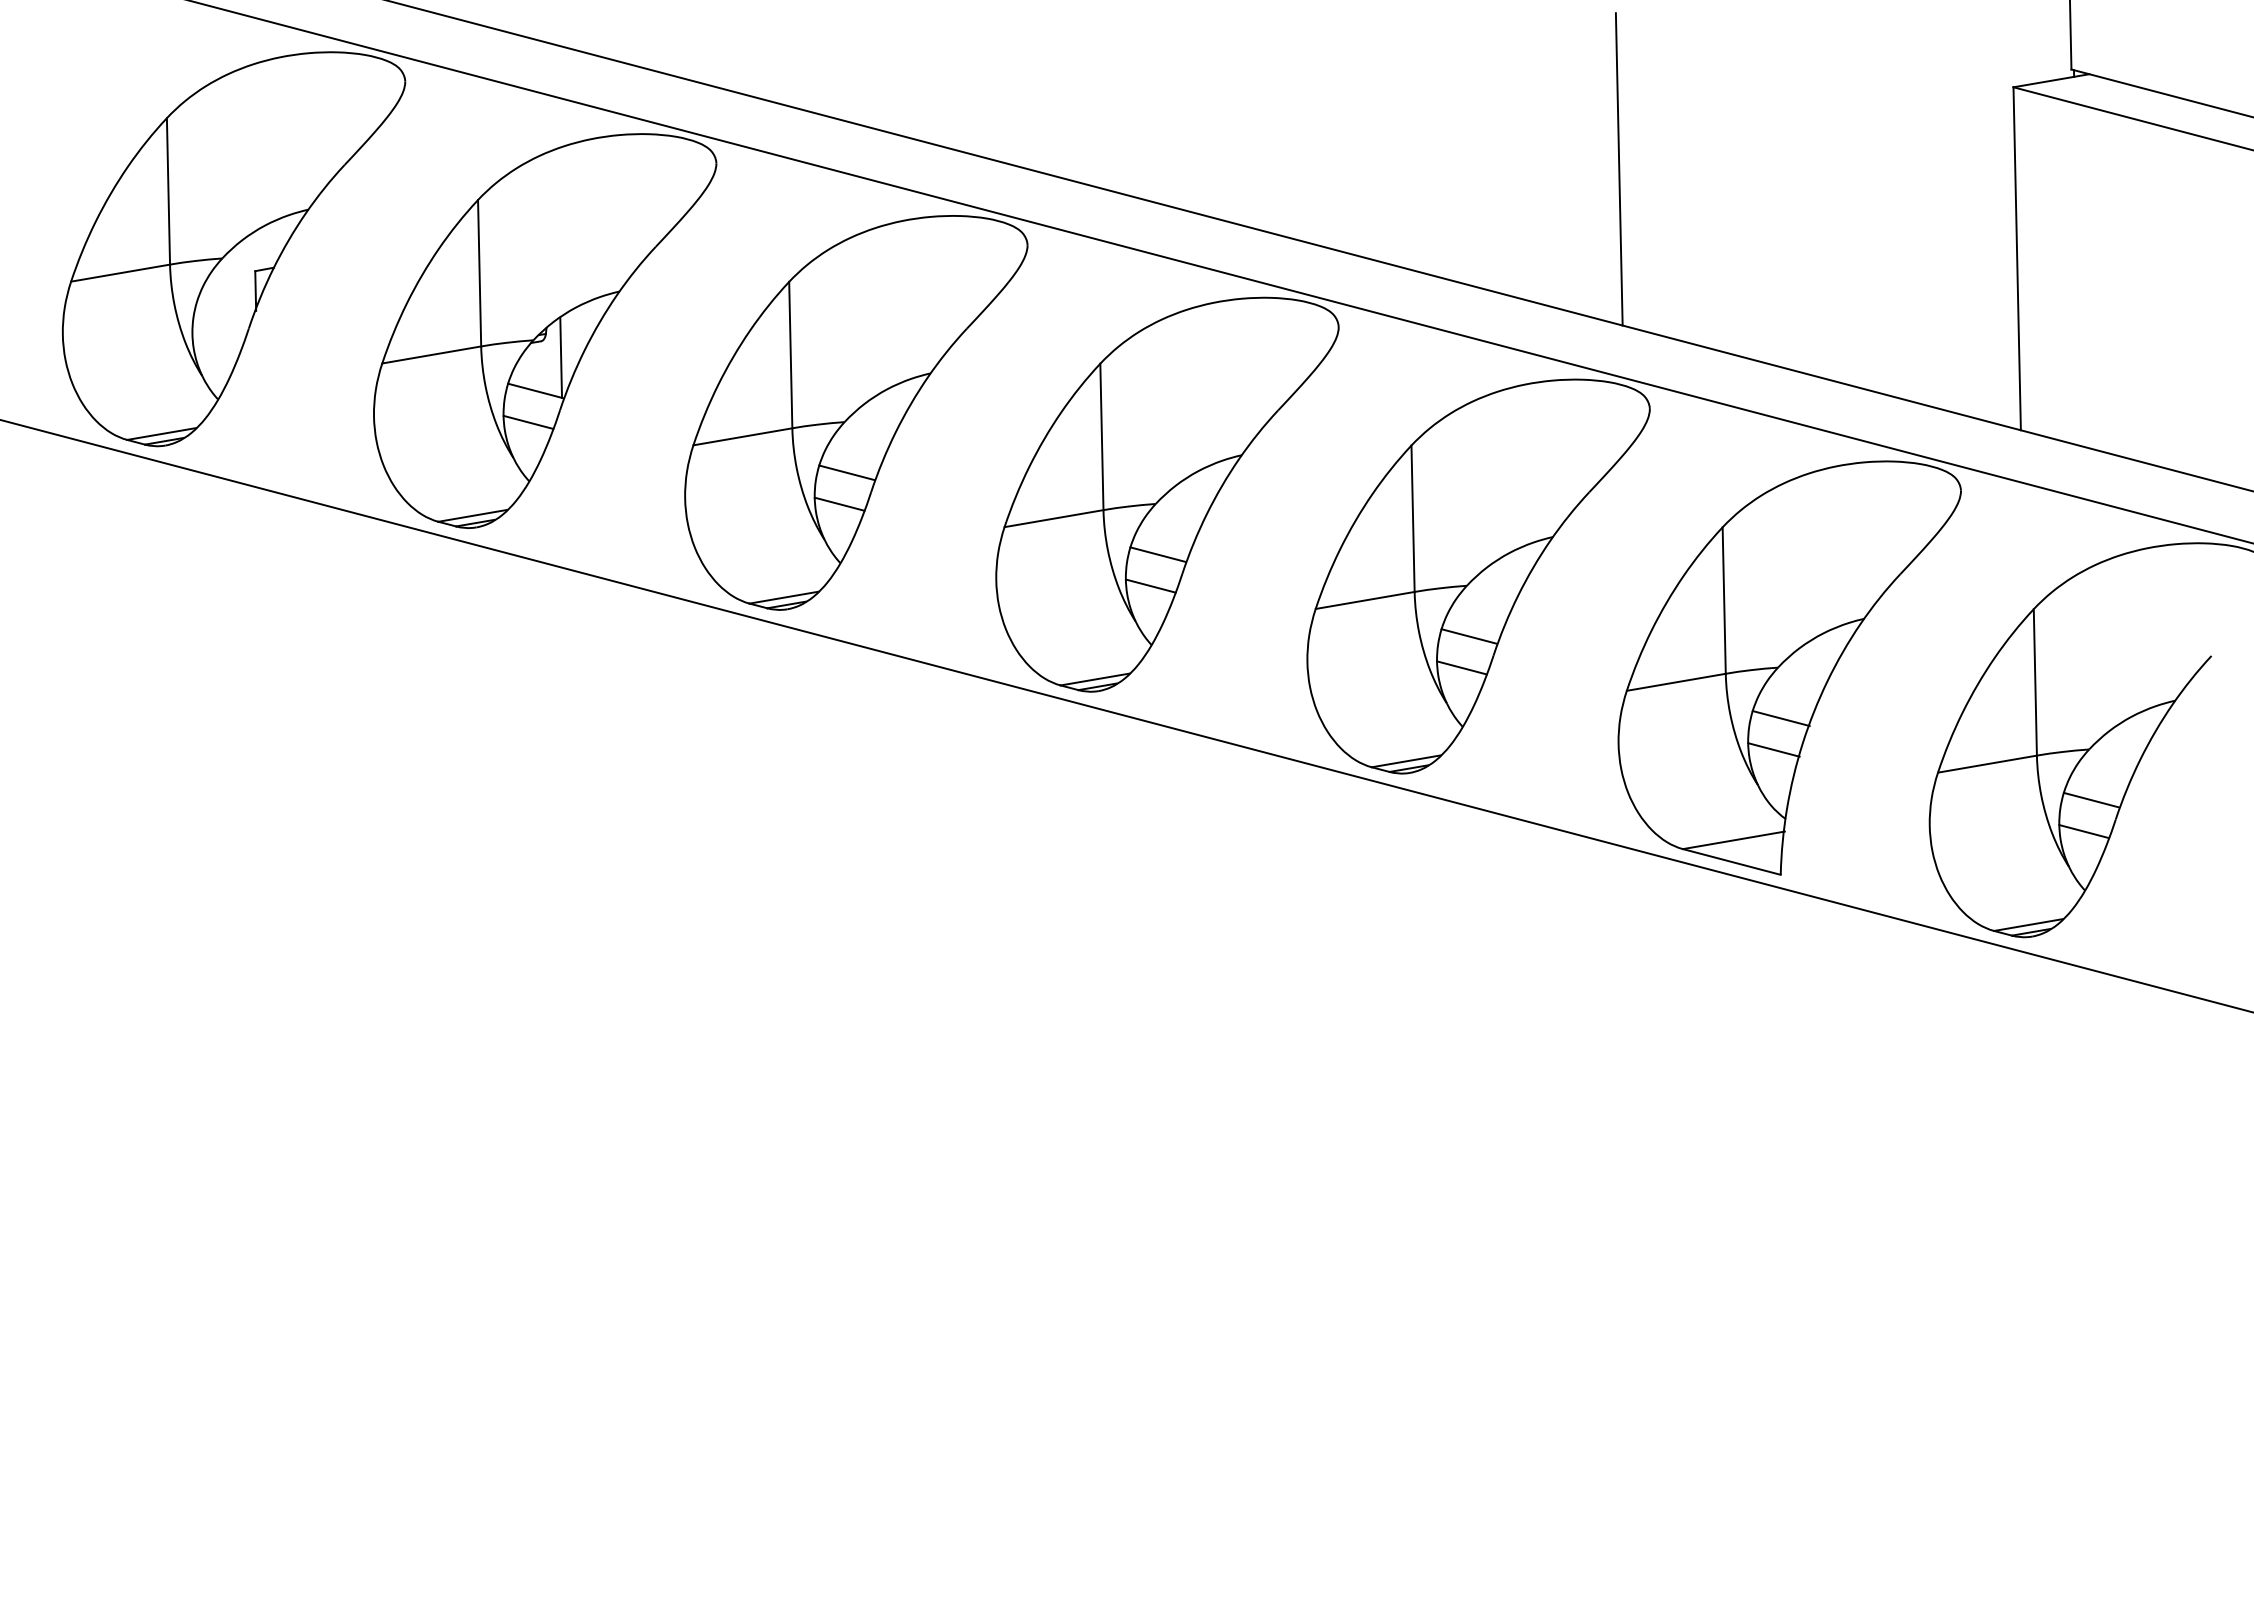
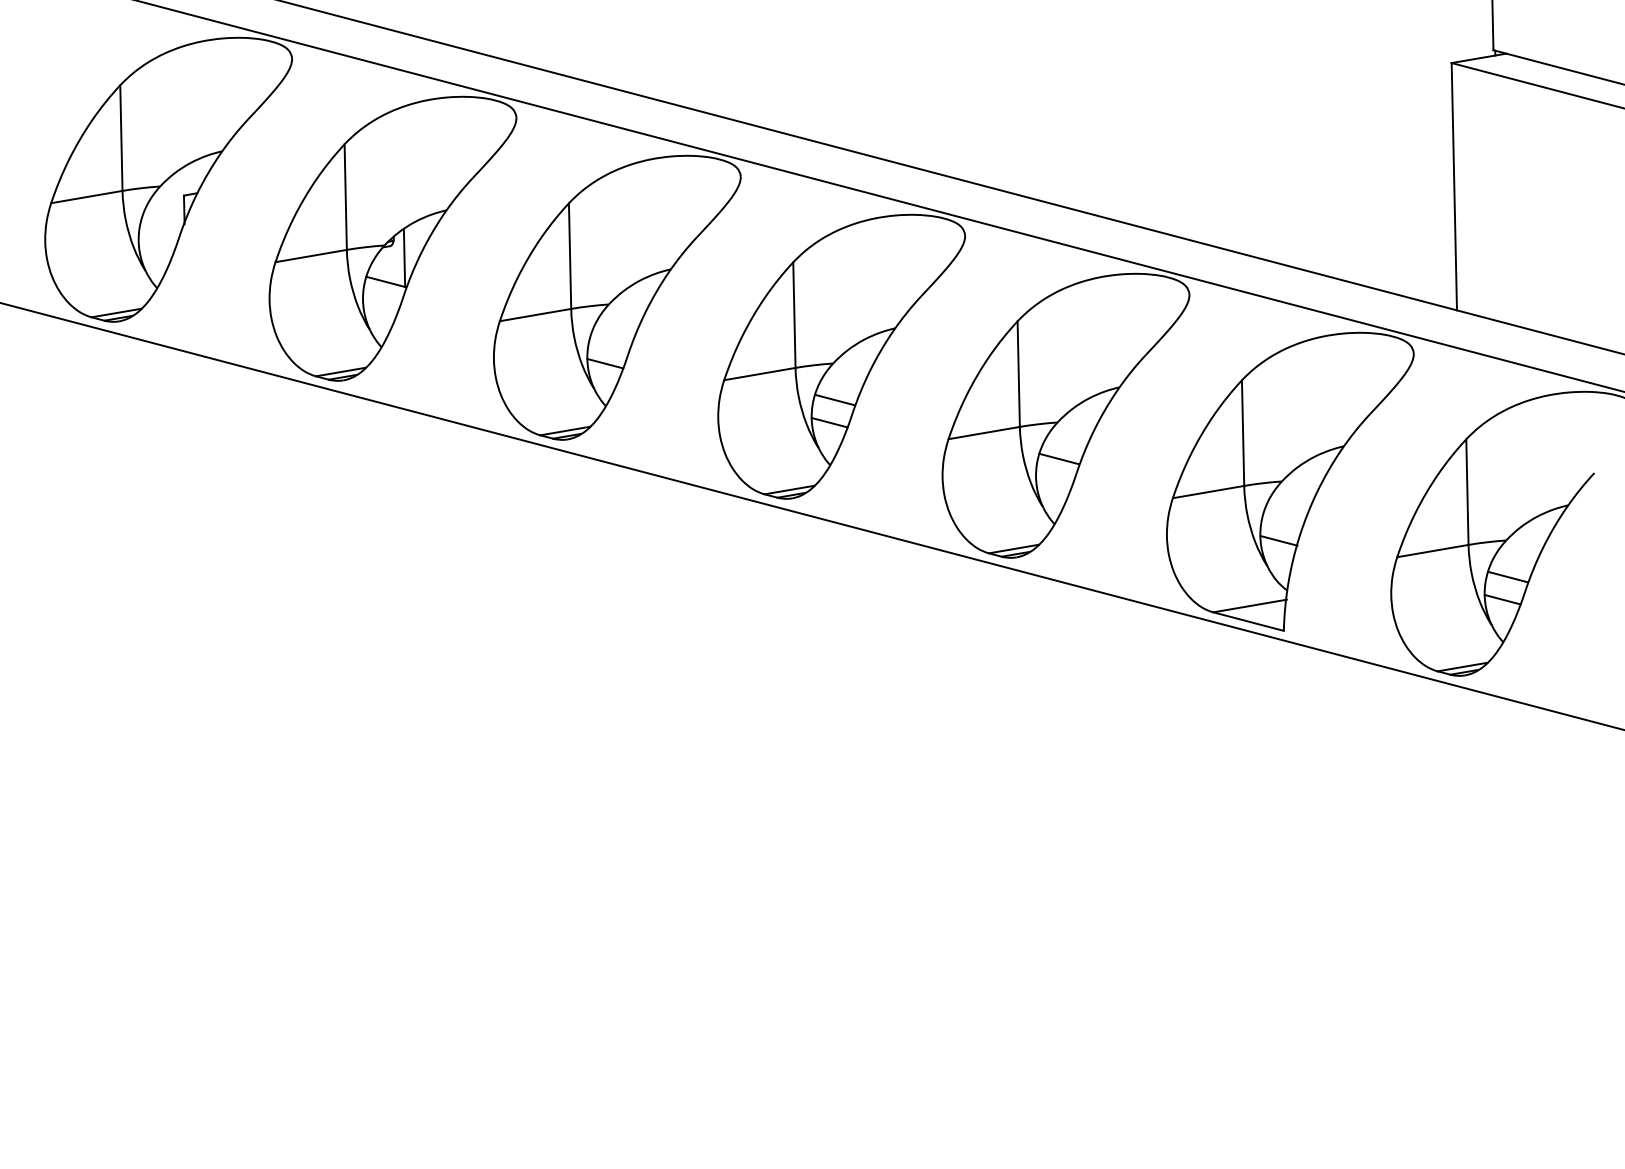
line: (1618, 169) -> (1166, 122), removed
line: (528, 421) -> (380, 304), removed
line: (846, 472) -> (610, 340), removed
line: (1461, 667) -> (1053, 481), removed
line: (1780, 718) -> (1283, 518), removed

